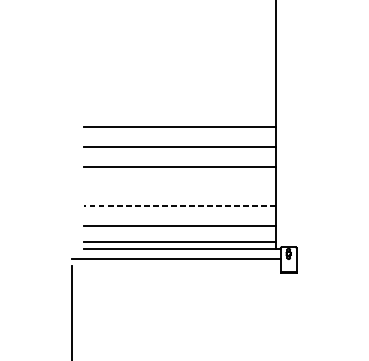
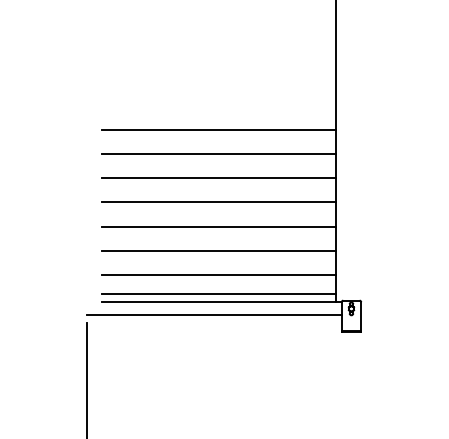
line: (180, 107) -> (219, 130), added
line: (180, 186) -> (219, 226), added
line: (180, 205) -> (219, 250), dashed -> solid

